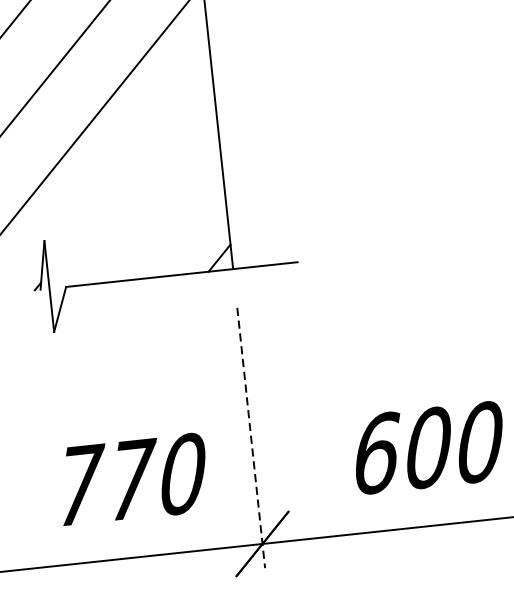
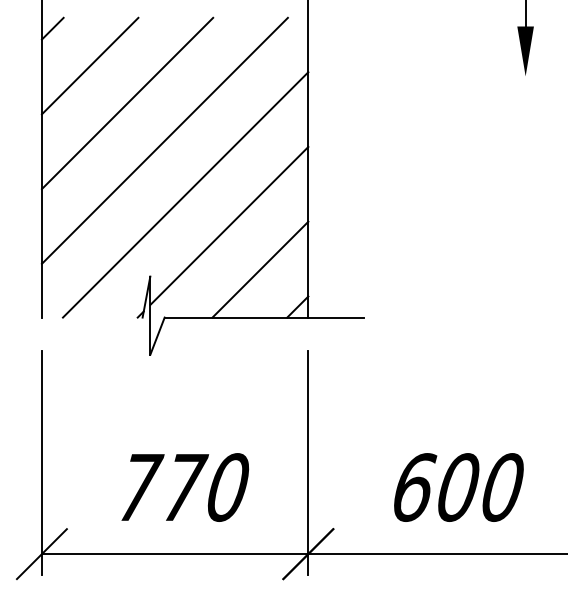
line: (130, 171) -> (229, 225), added
line: (171, 219) -> (260, 269), added
line: (251, 438) -> (308, 463), dashed -> solid
text: (133, 479) -> (185, 487), moved

